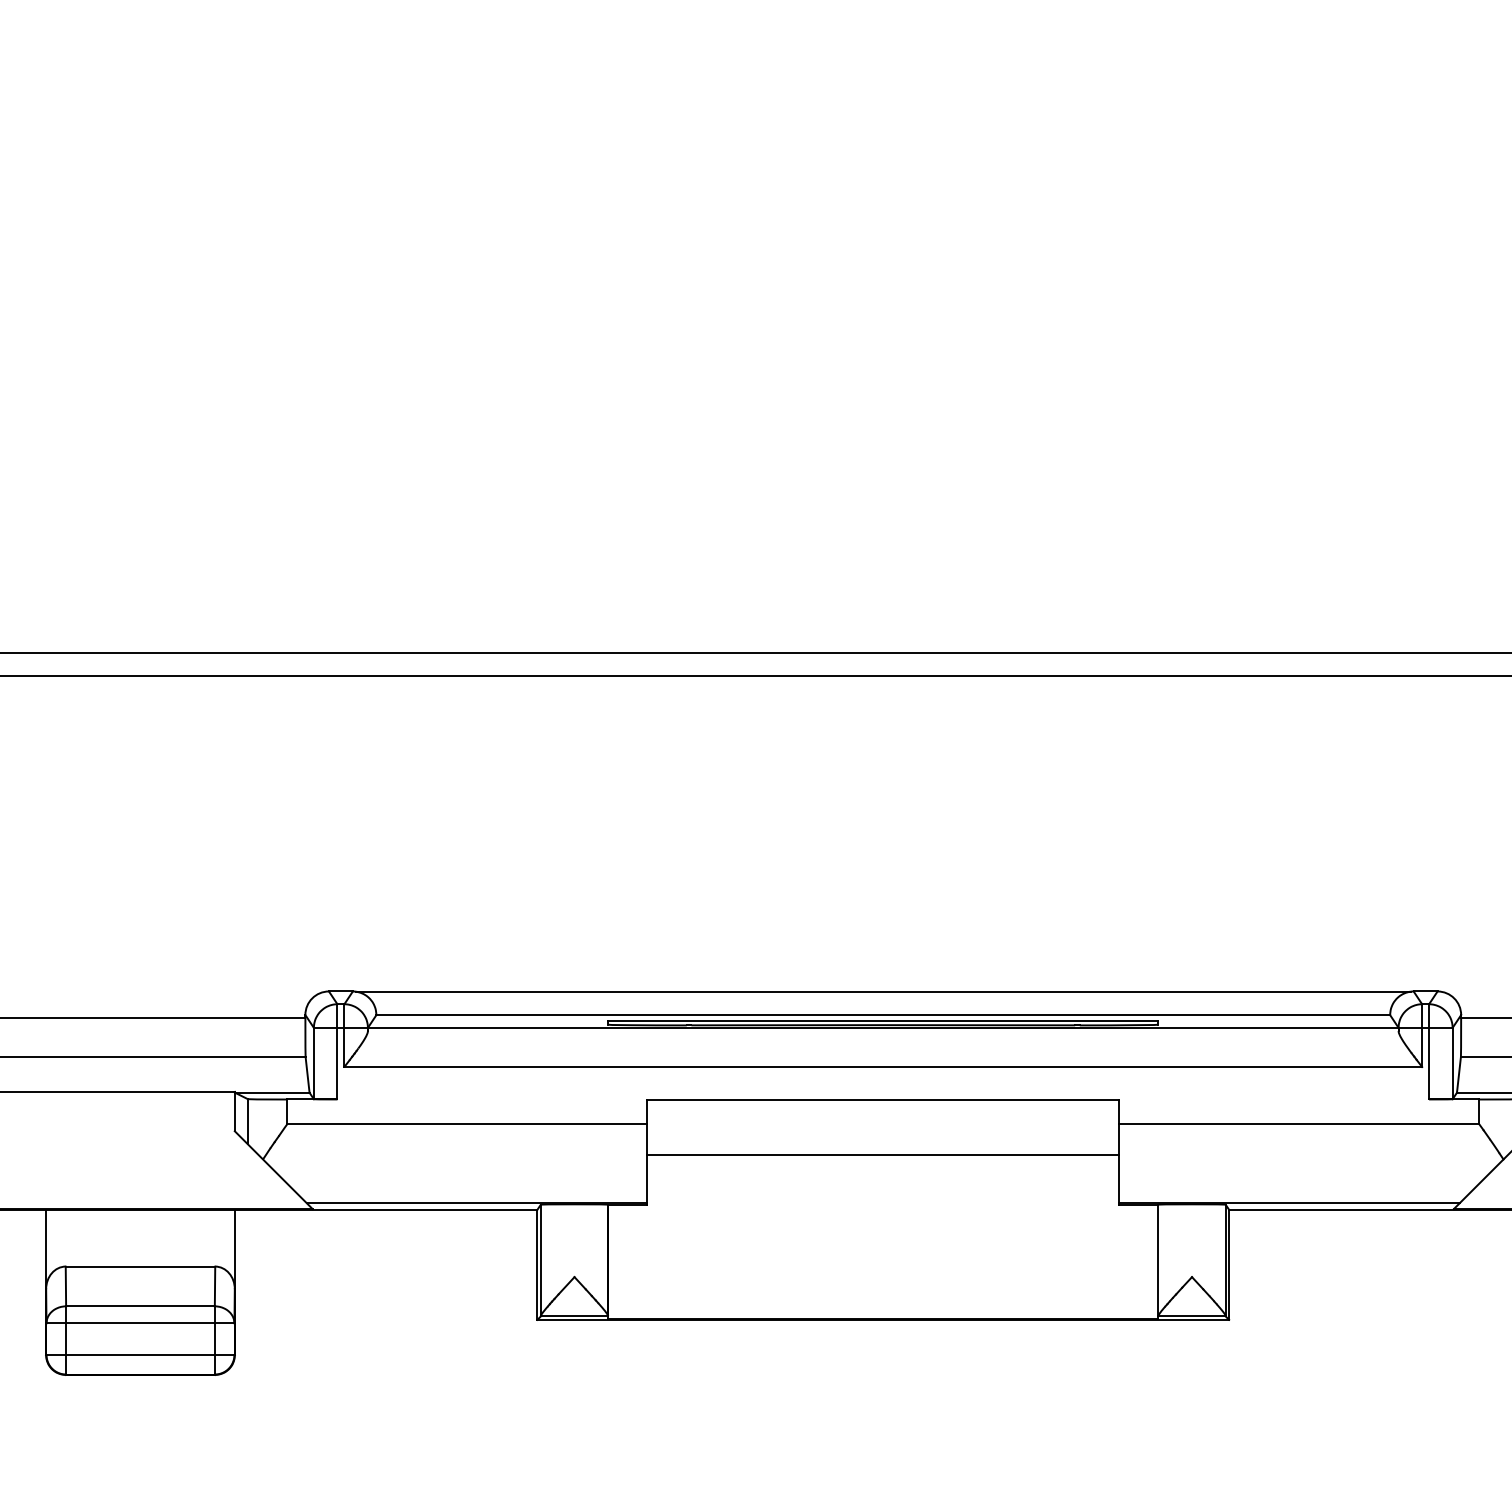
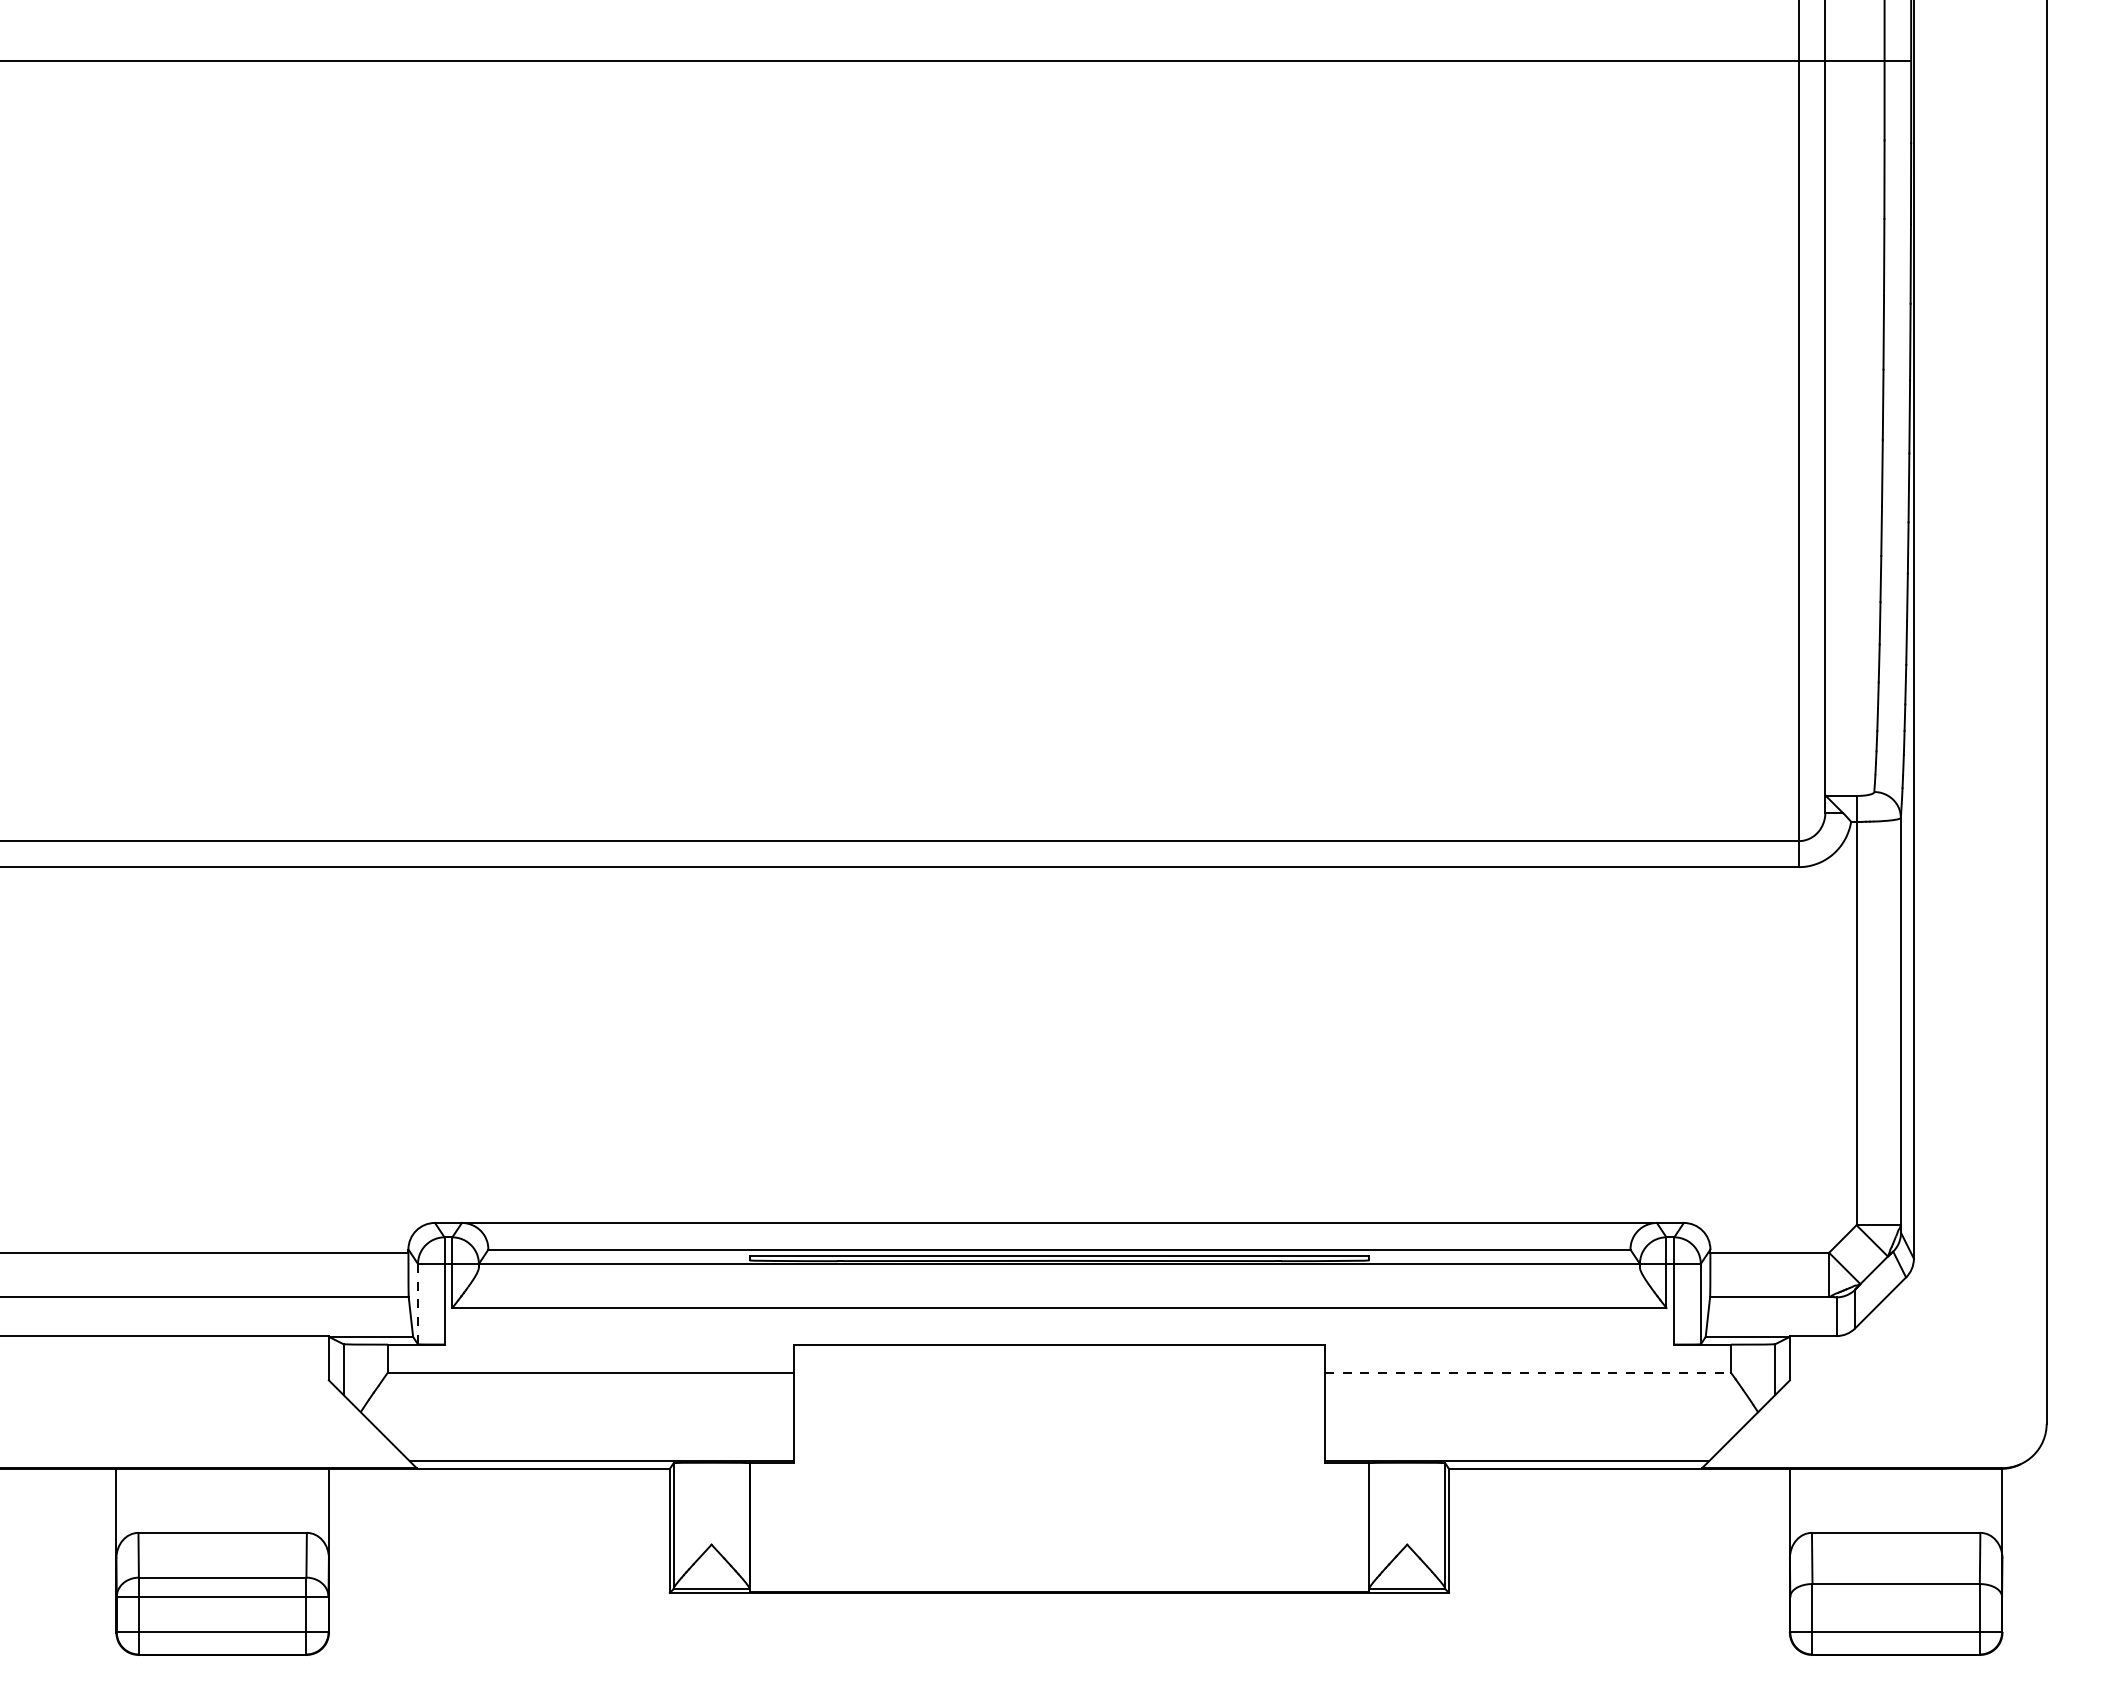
line: (314, 1063) -> (418, 1304), solid -> dashed
line: (1299, 1124) -> (1528, 1372), solid -> dashed
line: (883, 1154) -> (1059, 1406), removed

